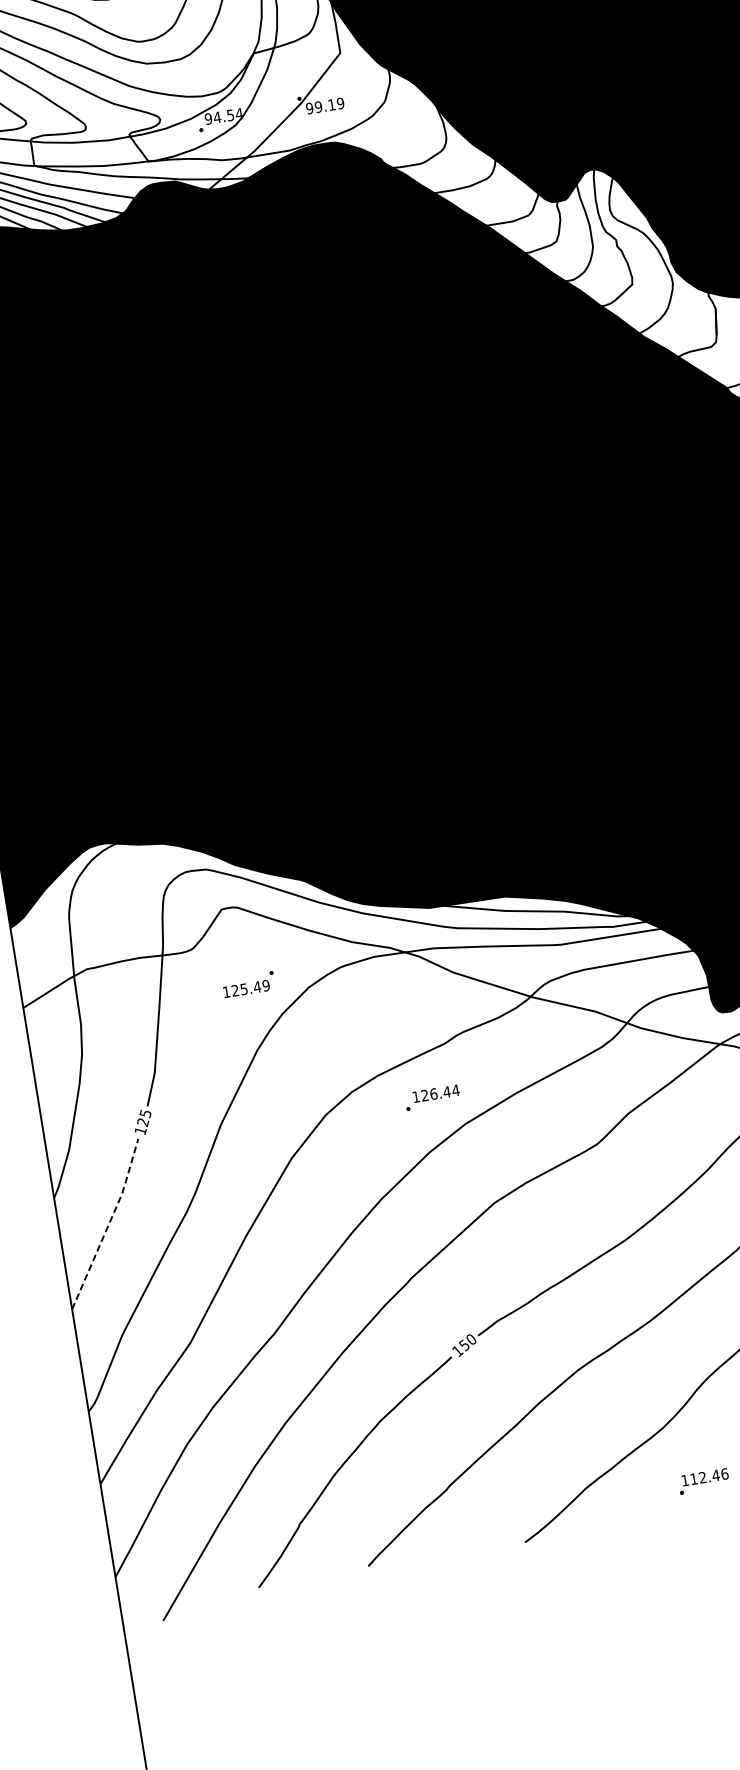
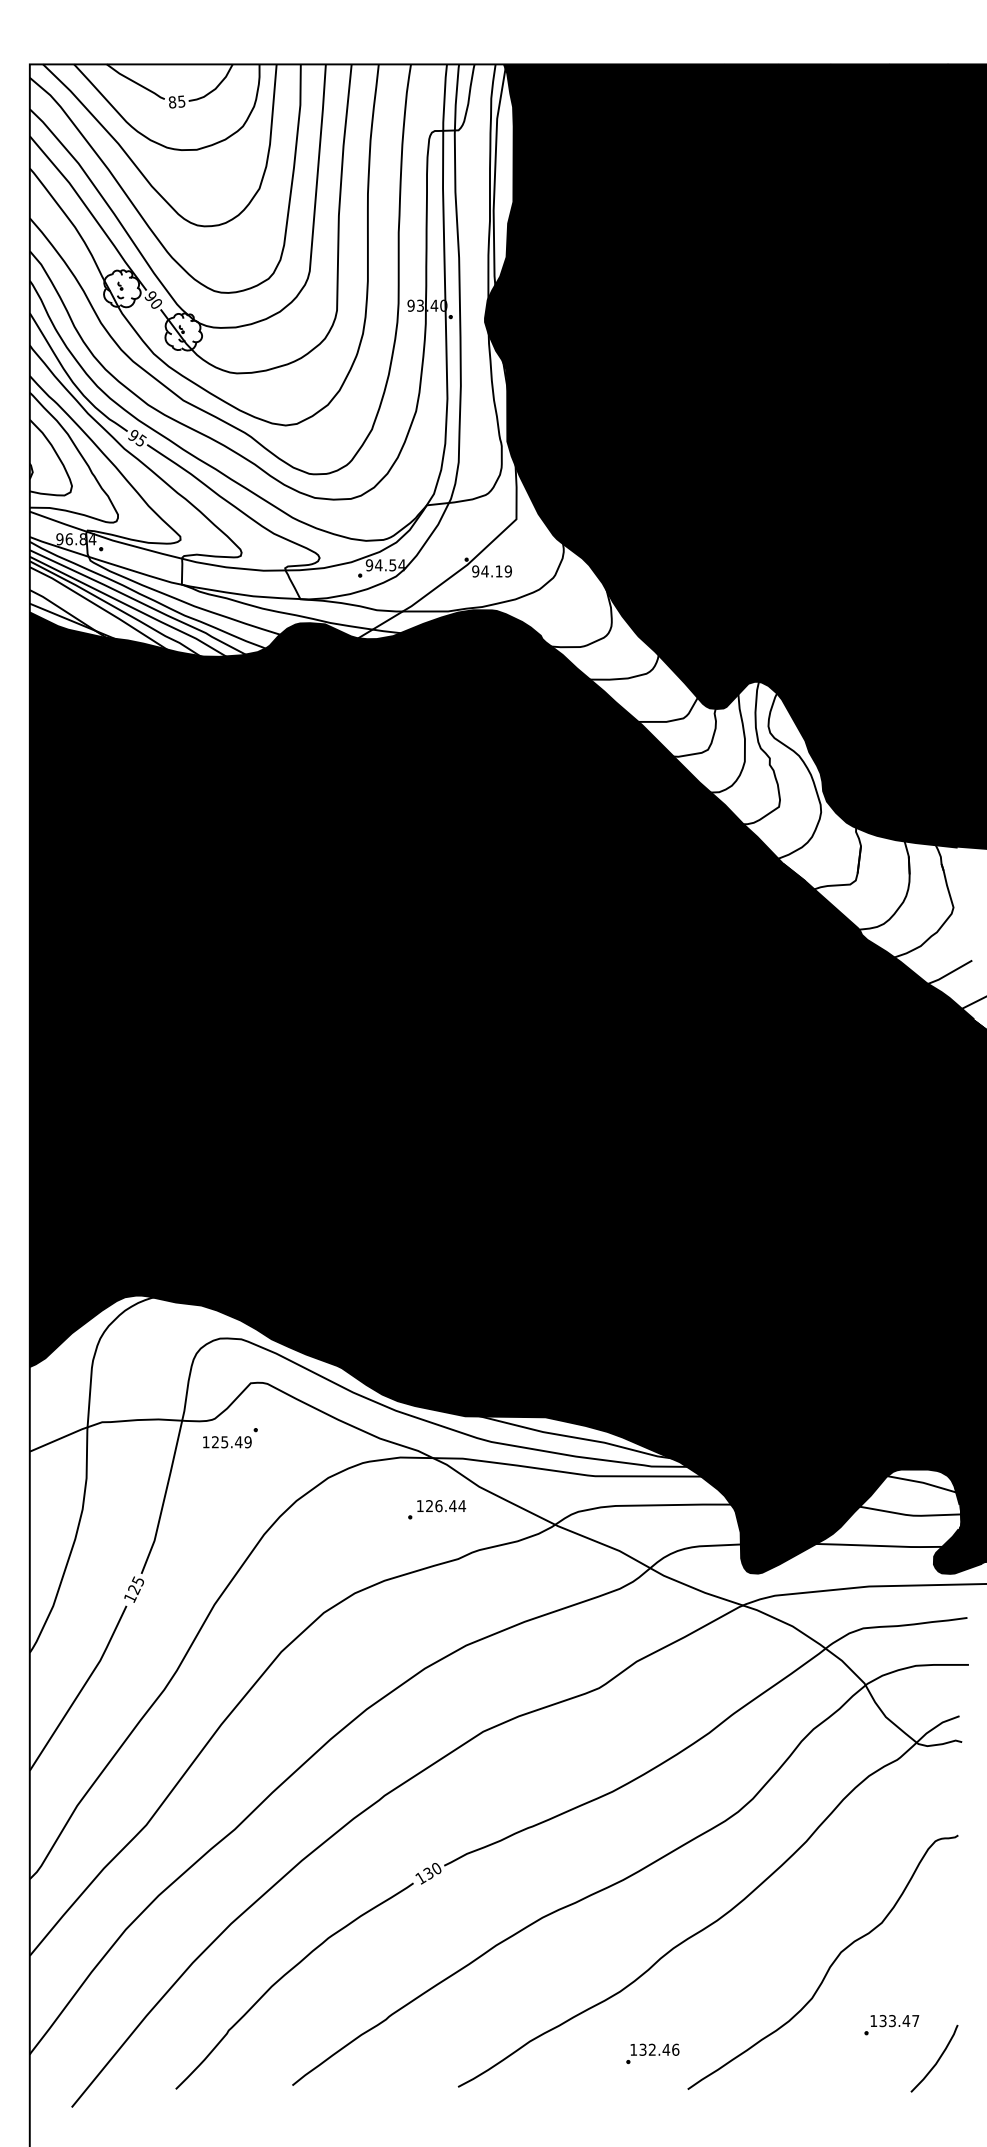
text: (318, 107) -> (484, 571), 99.19 -> 94.19
part: (248, 984) -> (230, 1438), moved
part: (432, 1097) -> (437, 1509), moved
line: (109, 1223) -> (82, 1688), dashed -> solid
text: (464, 1343) -> (428, 1871), 150 -> 130
text: (693, 1478) -> (642, 2049), 112.46 -> 132.46

